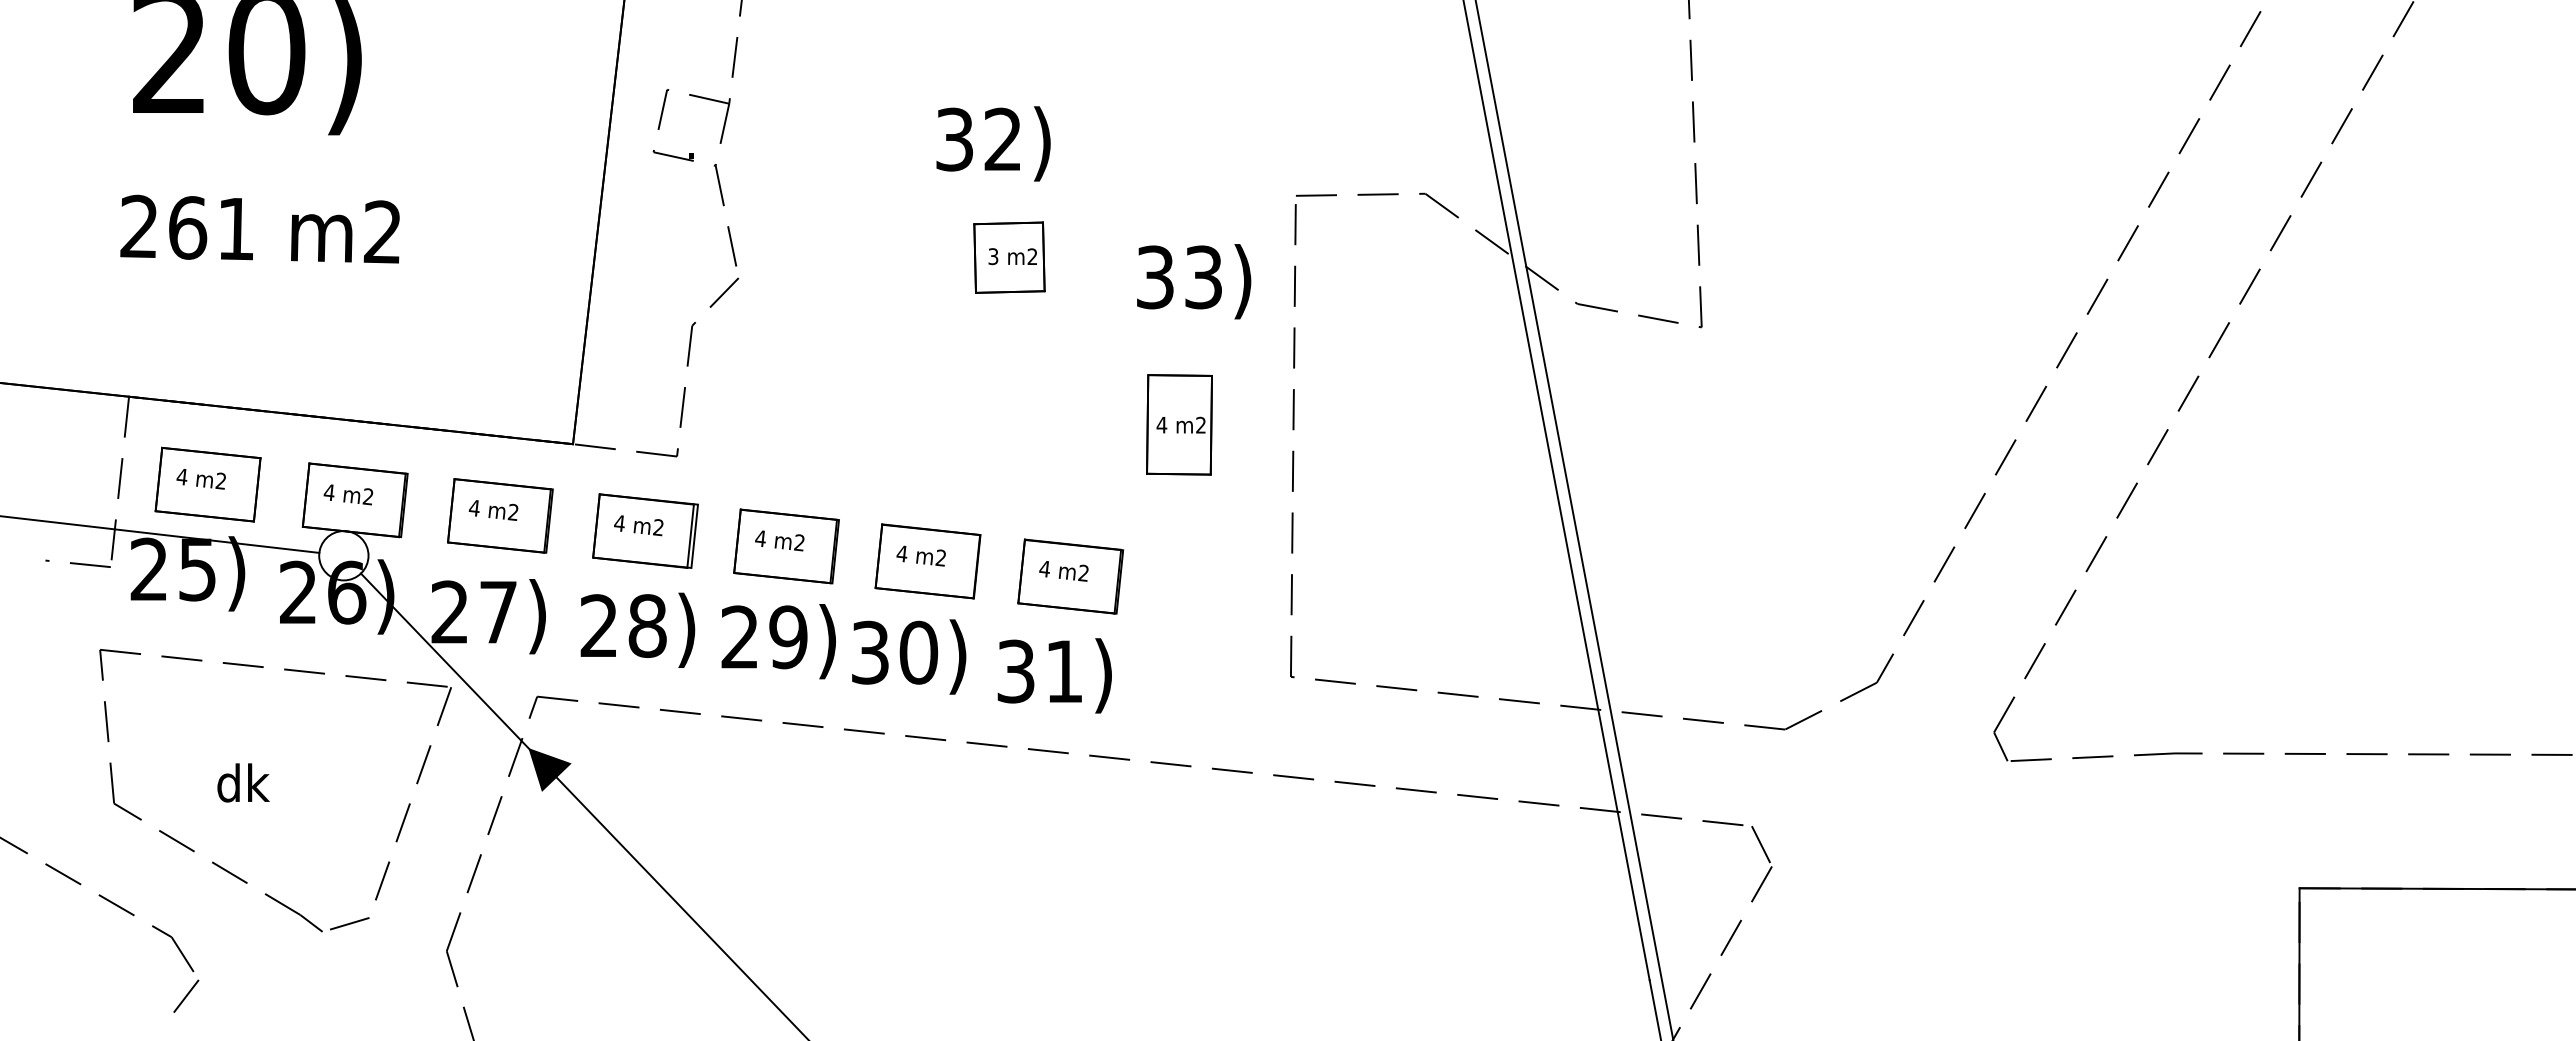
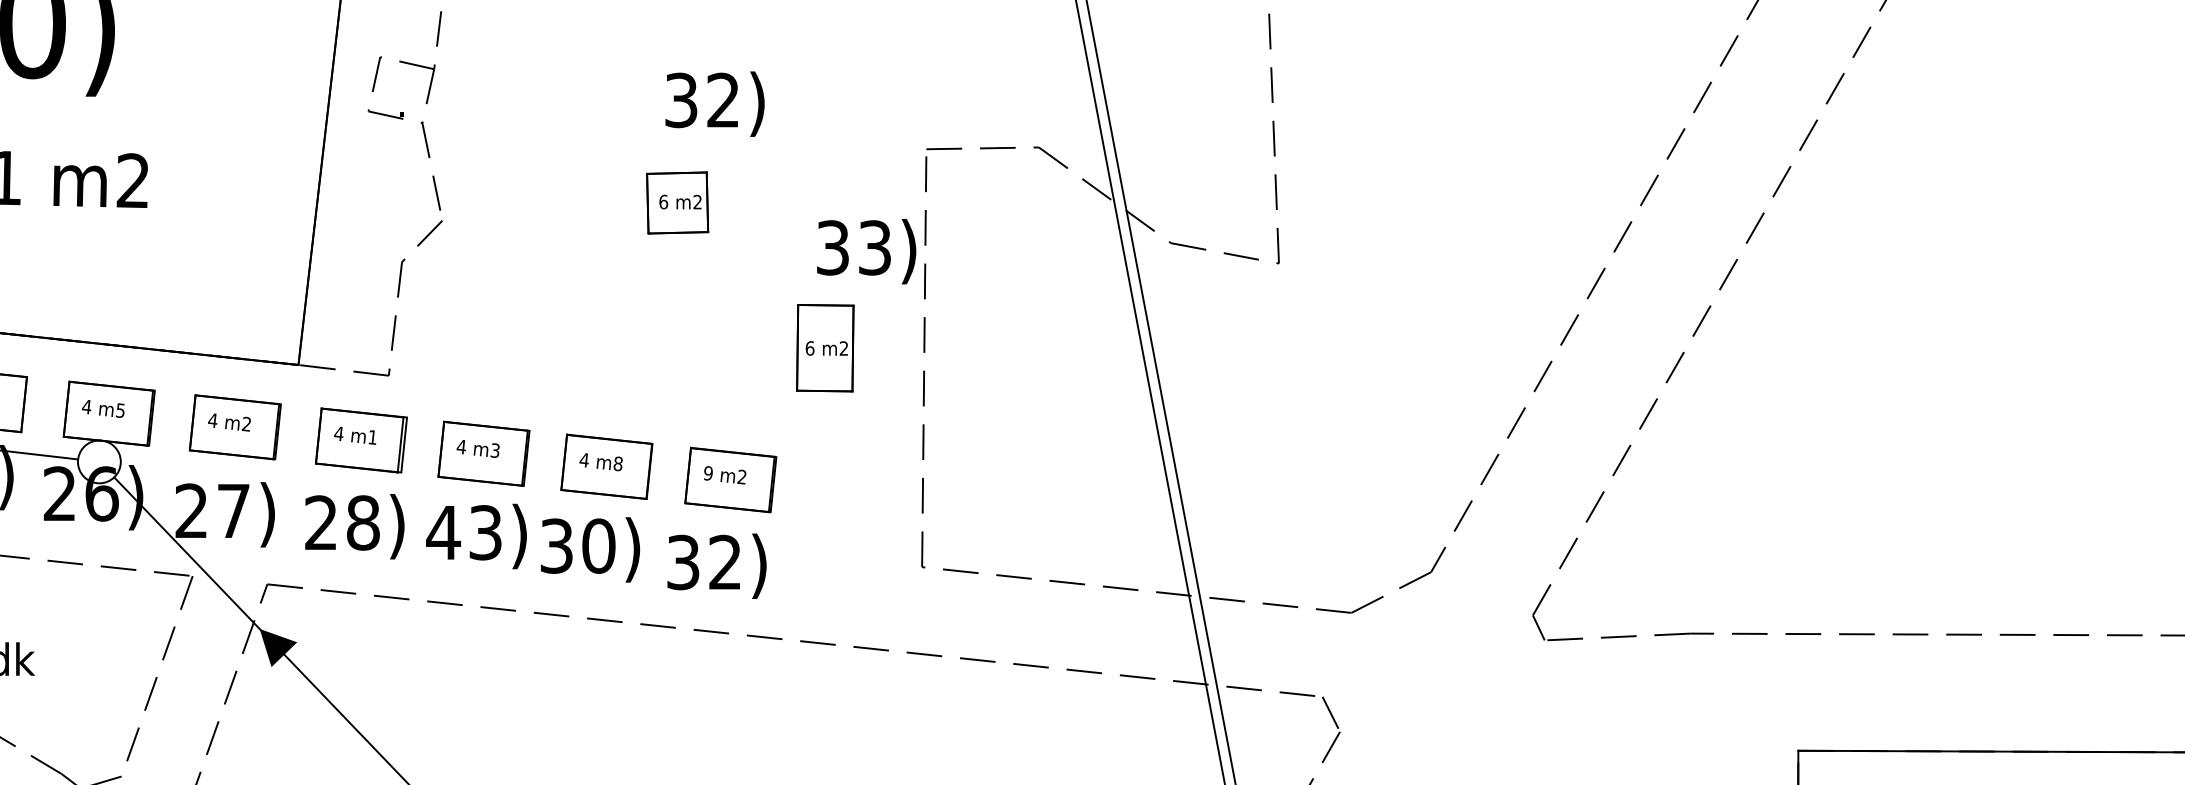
text: (993, 143) -> (714, 103), moved
text: (993, 256) -> (663, 201), 3 -> 6
text: (1194, 281) -> (867, 251), moved
text: (1161, 424) -> (809, 347), 4 -> 6
text: (367, 496) -> (119, 410), m2 -> m5
text: (658, 527) -> (372, 437), m2 -> m1
text: (799, 542) -> (495, 450), m2 -> m3
text: (940, 557) -> (617, 463), m2 -> m8
text: (1044, 568) -> (708, 472), 4 -> 9
text: (763, 637) -> (463, 532), 29) -> 43)
text: (1063, 670) -> (724, 561), 31) -> 32)

